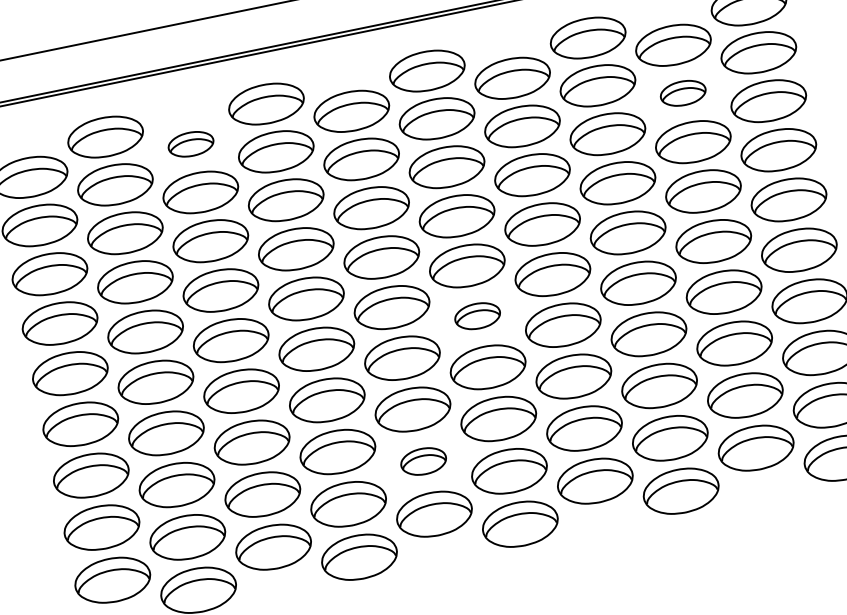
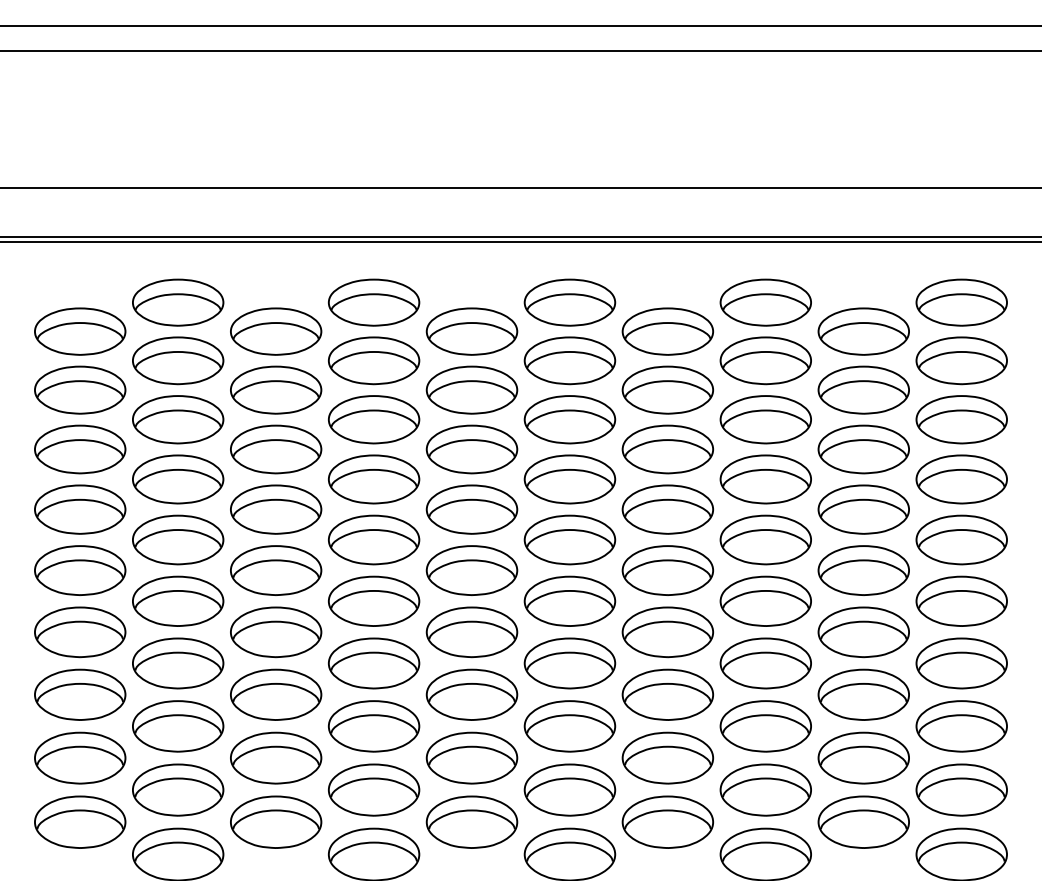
part: (682, 92) -> (863, 389), size x1.67
part: (191, 144) -> (276, 331), size x1.67
part: (477, 315) -> (569, 600), size x1.67
part: (423, 461) -> (471, 757), size x1.67

